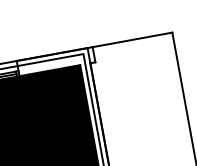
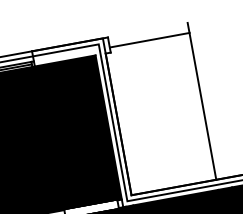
line: (132, 39) -> (149, 39), moved

